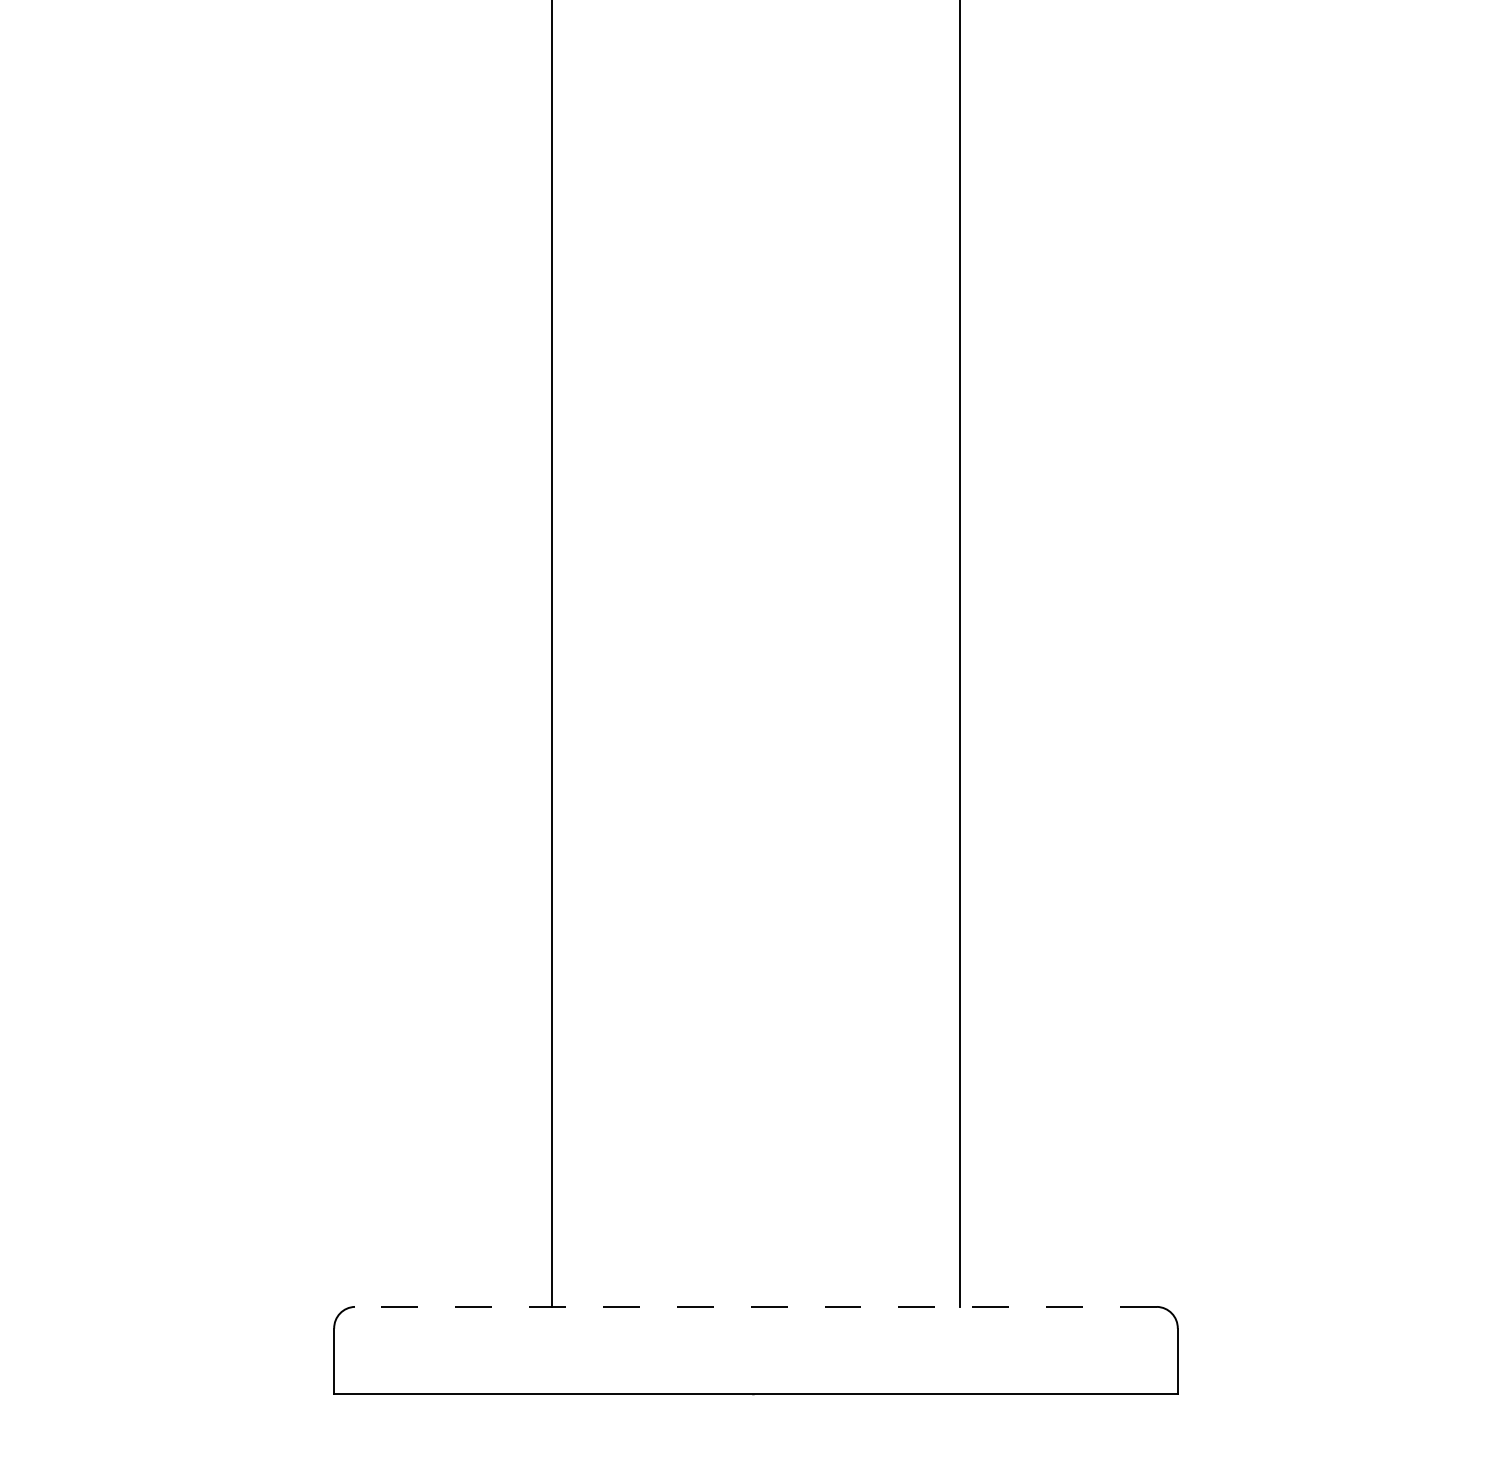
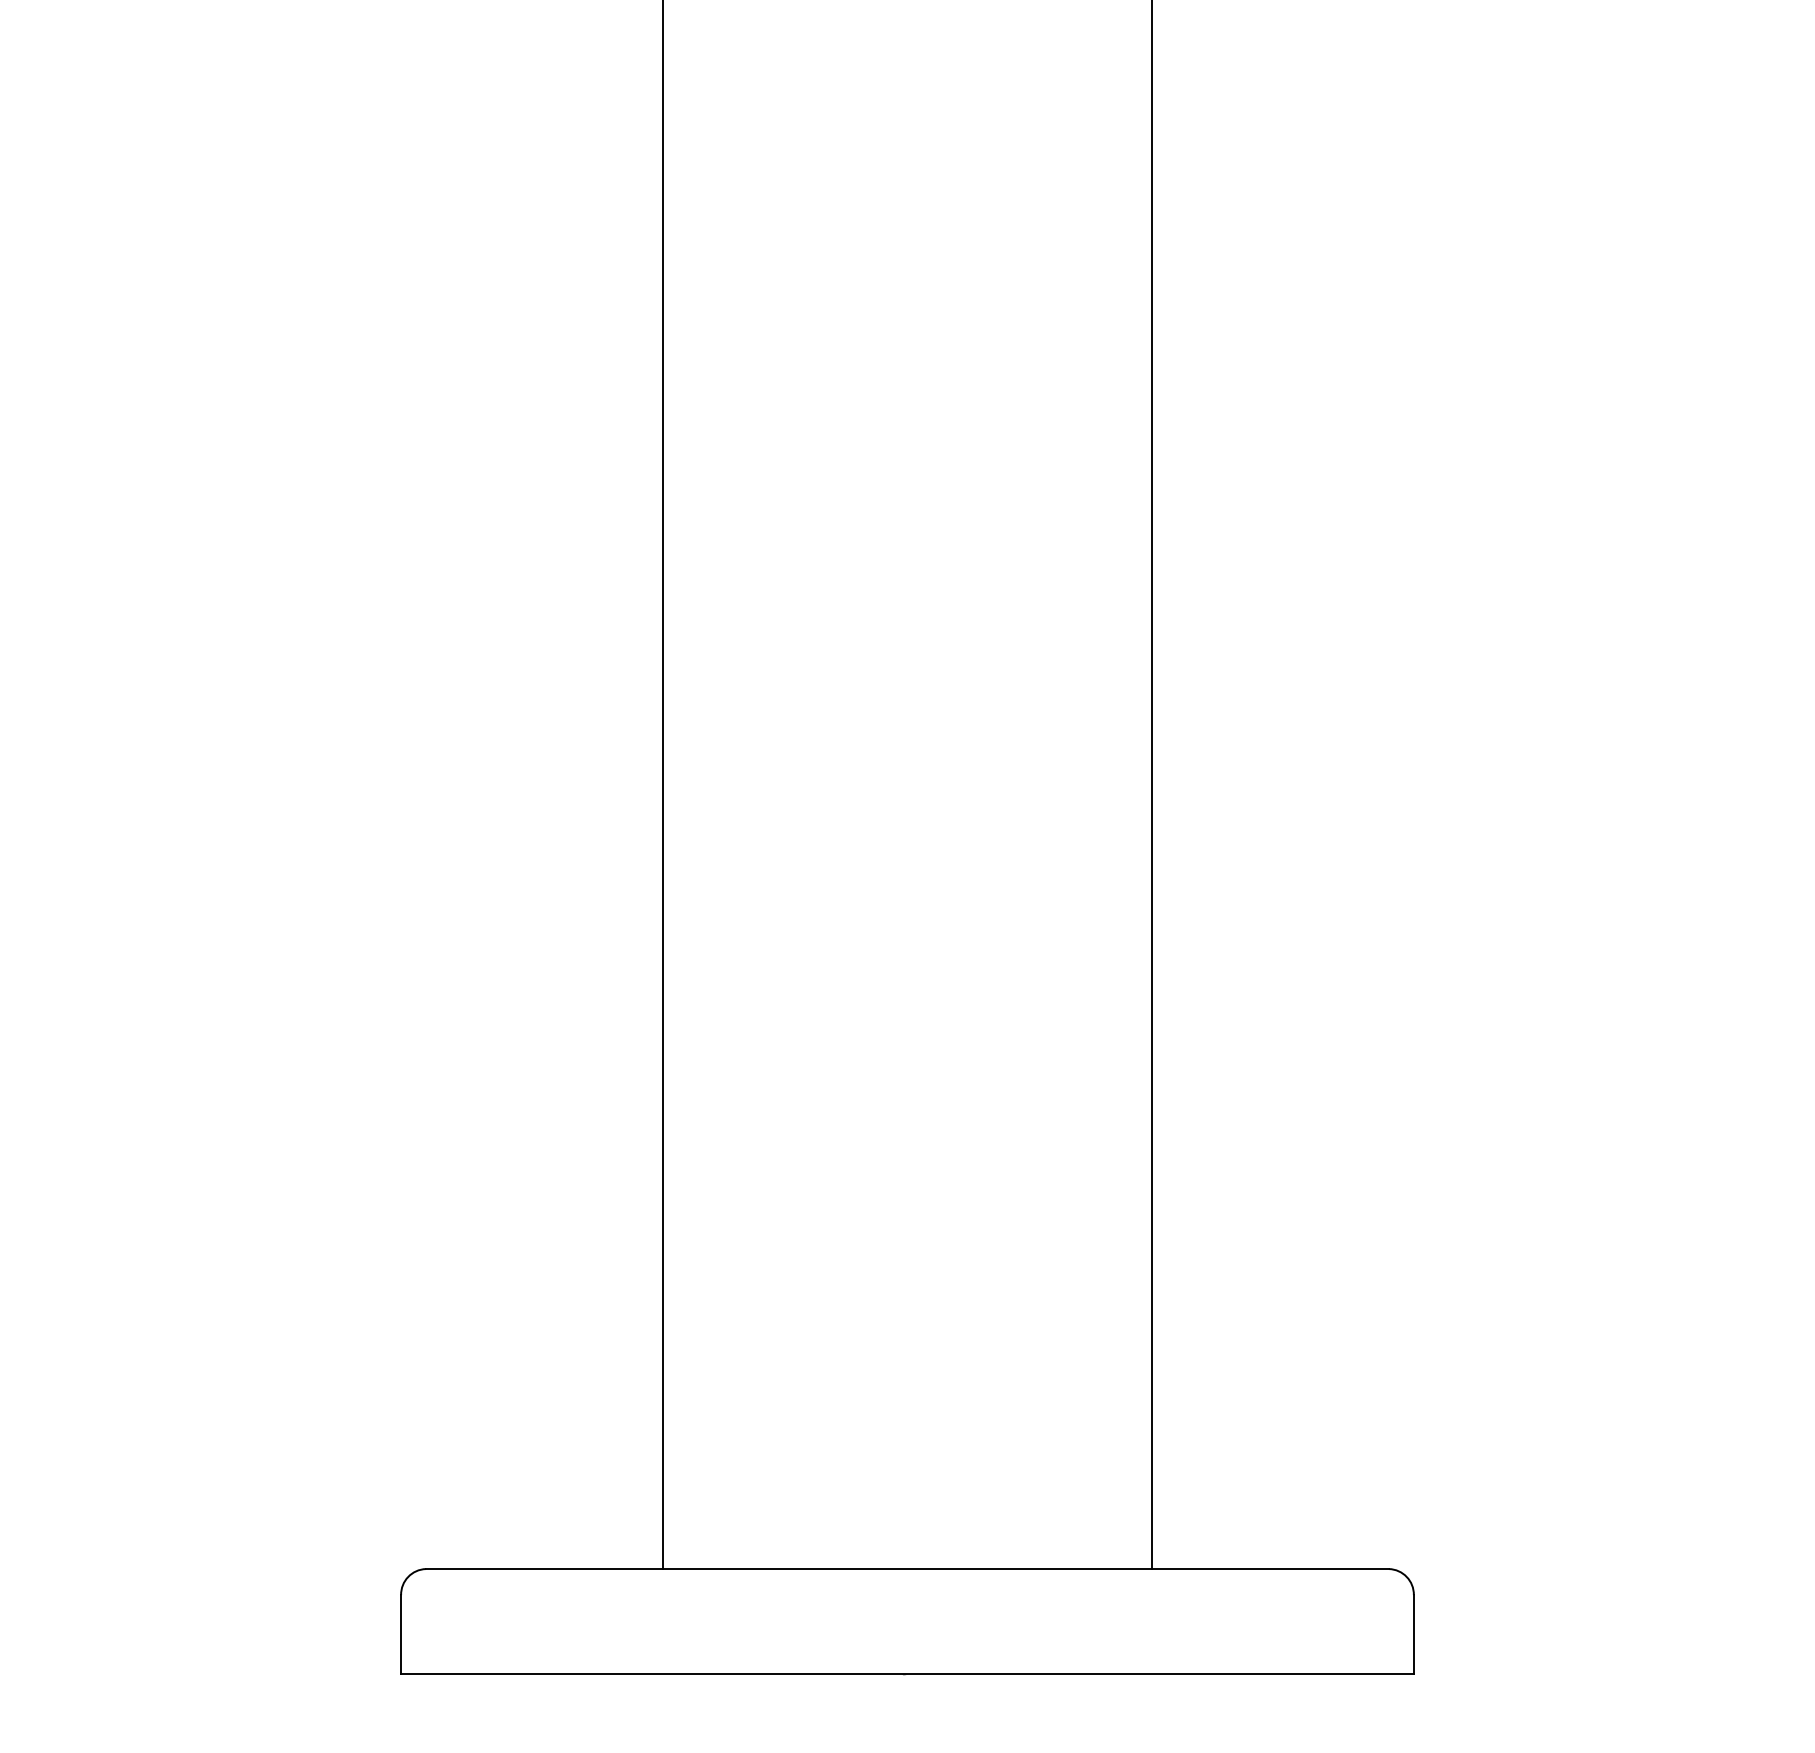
line: (756, 1307) -> (907, 1569), dashed -> solid

